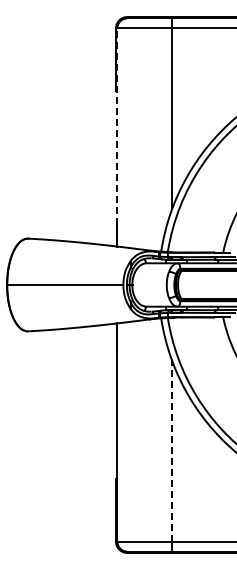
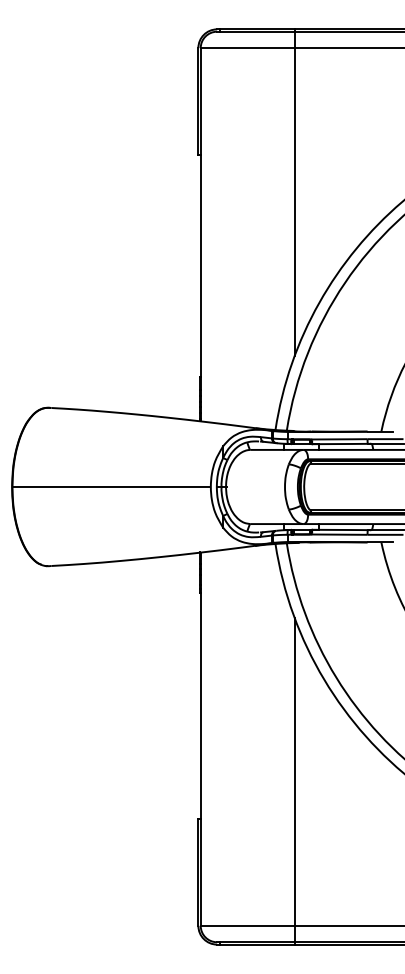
line: (117, 136) -> (200, 233), dashed -> solid
line: (172, 451) -> (294, 771), dashed -> solid

